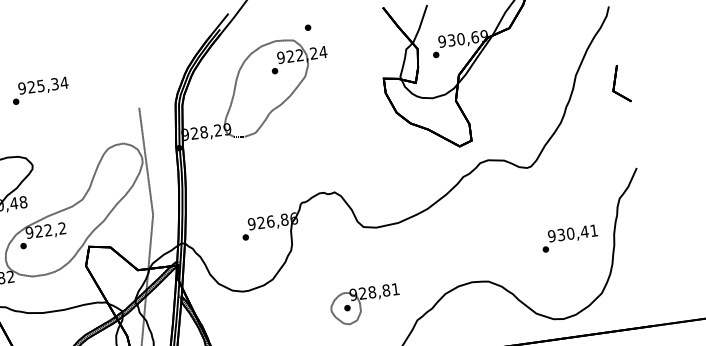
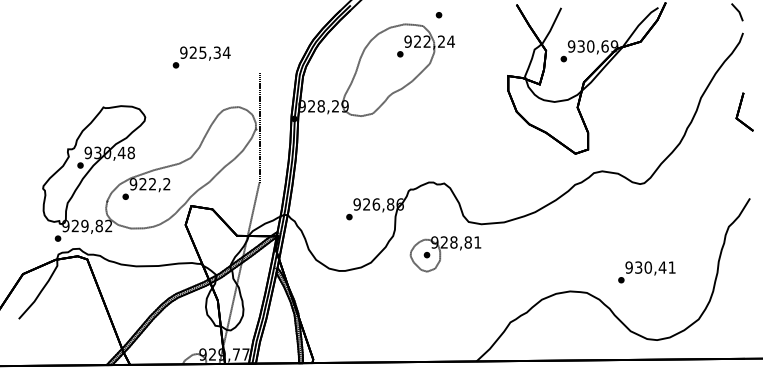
text: (40, 90) -> (201, 57), moved
text: (569, 238) -> (646, 272), moved
part: (365, 305) -> (445, 254), moved

